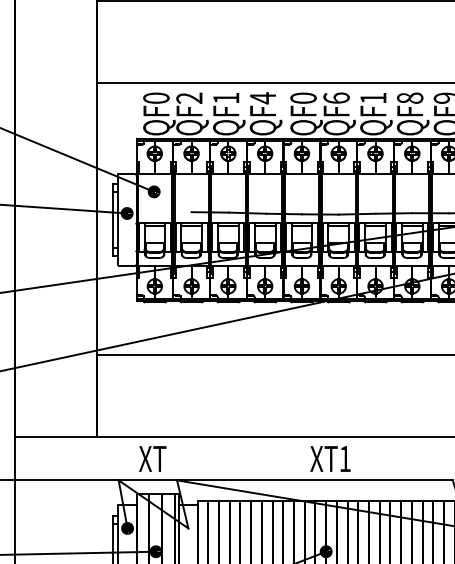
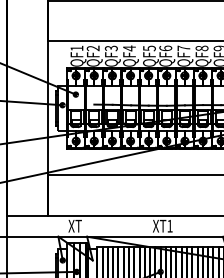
text: (155, 98) -> (76, 48), QF0 -> QF1
text: (224, 98) -> (110, 48), QF1 -> QF3
text: (303, 98) -> (149, 48), QF0 -> QF5
text: (372, 98) -> (183, 48), QF1 -> QF7

